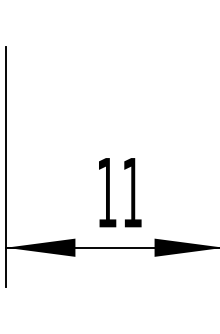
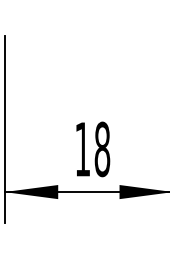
text: (132, 192) -> (102, 149), 11 -> 18

